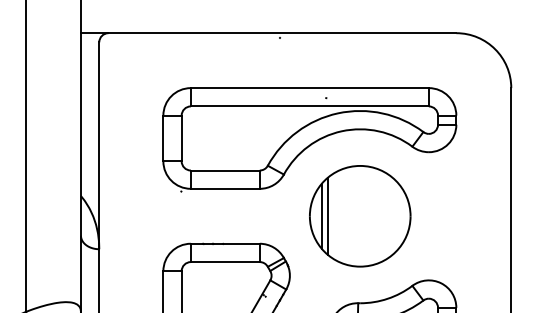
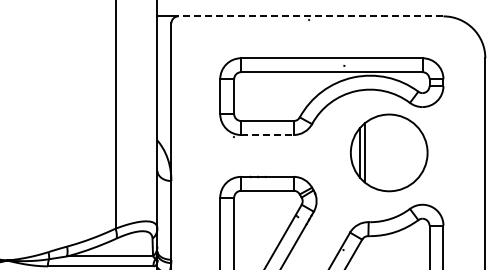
line: (281, 33) -> (310, 16), solid -> dashed
line: (225, 189) -> (267, 135), solid -> dashed
part: (360, 215) -> (389, 152), moved

